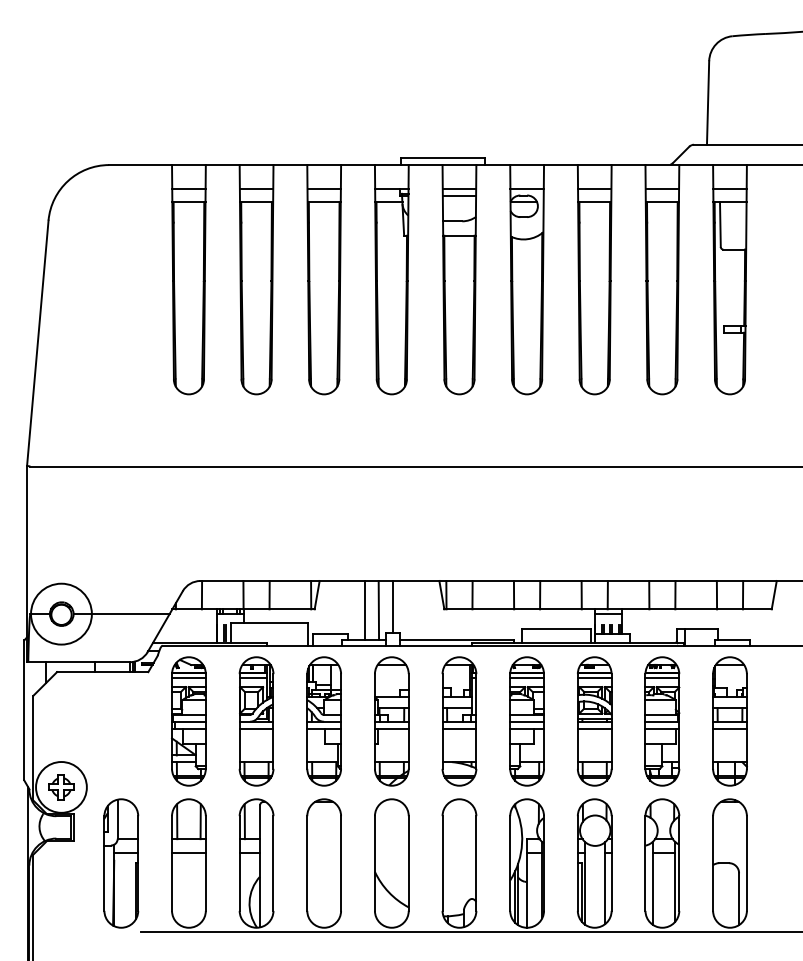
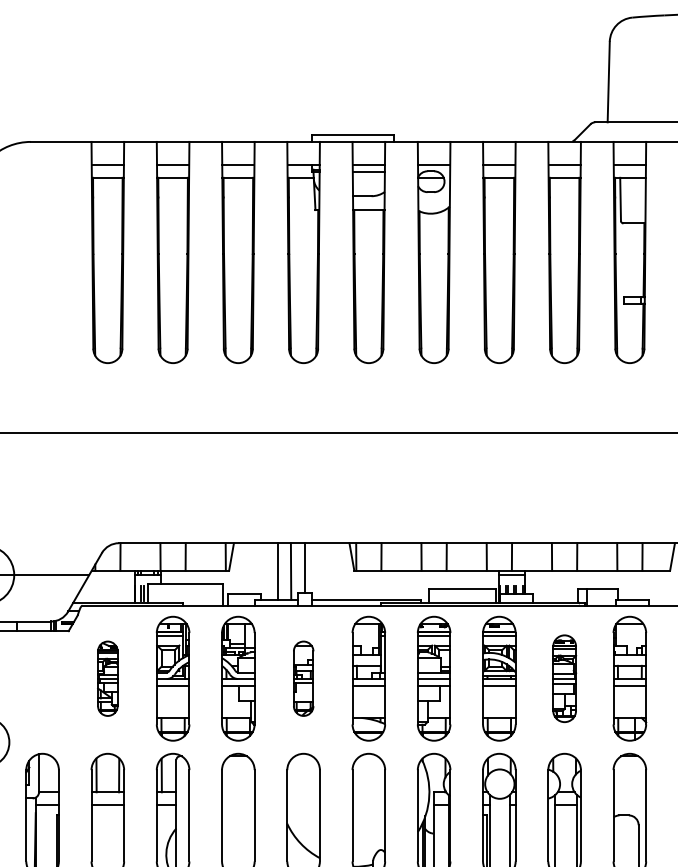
part: (188, 721) -> (107, 678), size x0.6
part: (391, 721) -> (303, 678), size x0.6
part: (662, 721) -> (564, 678), size x0.7

